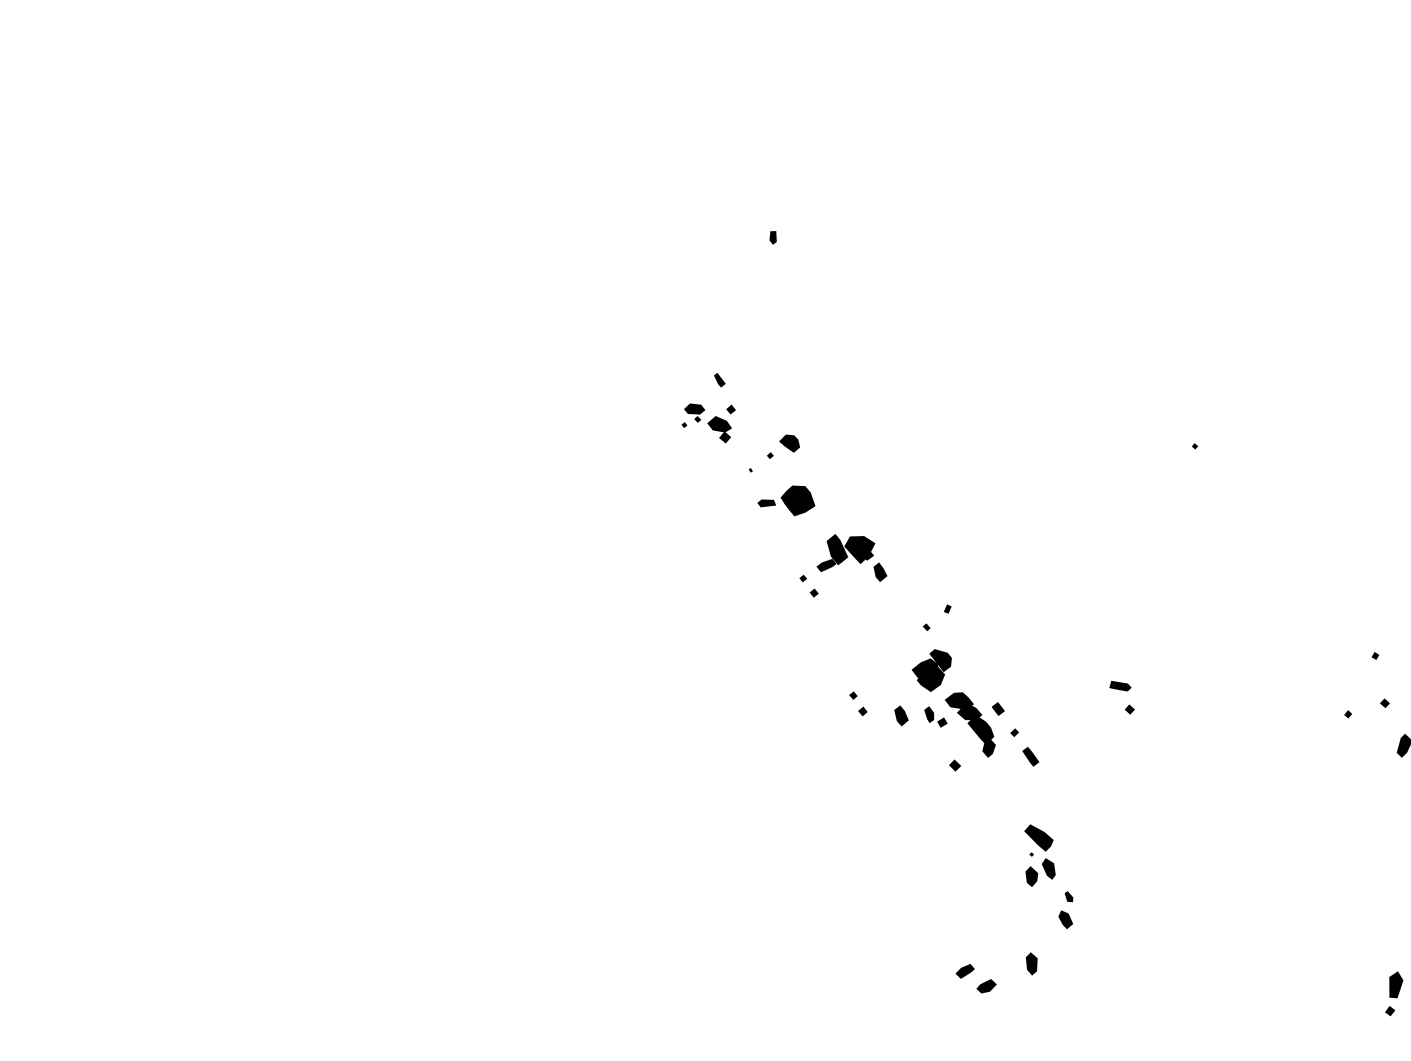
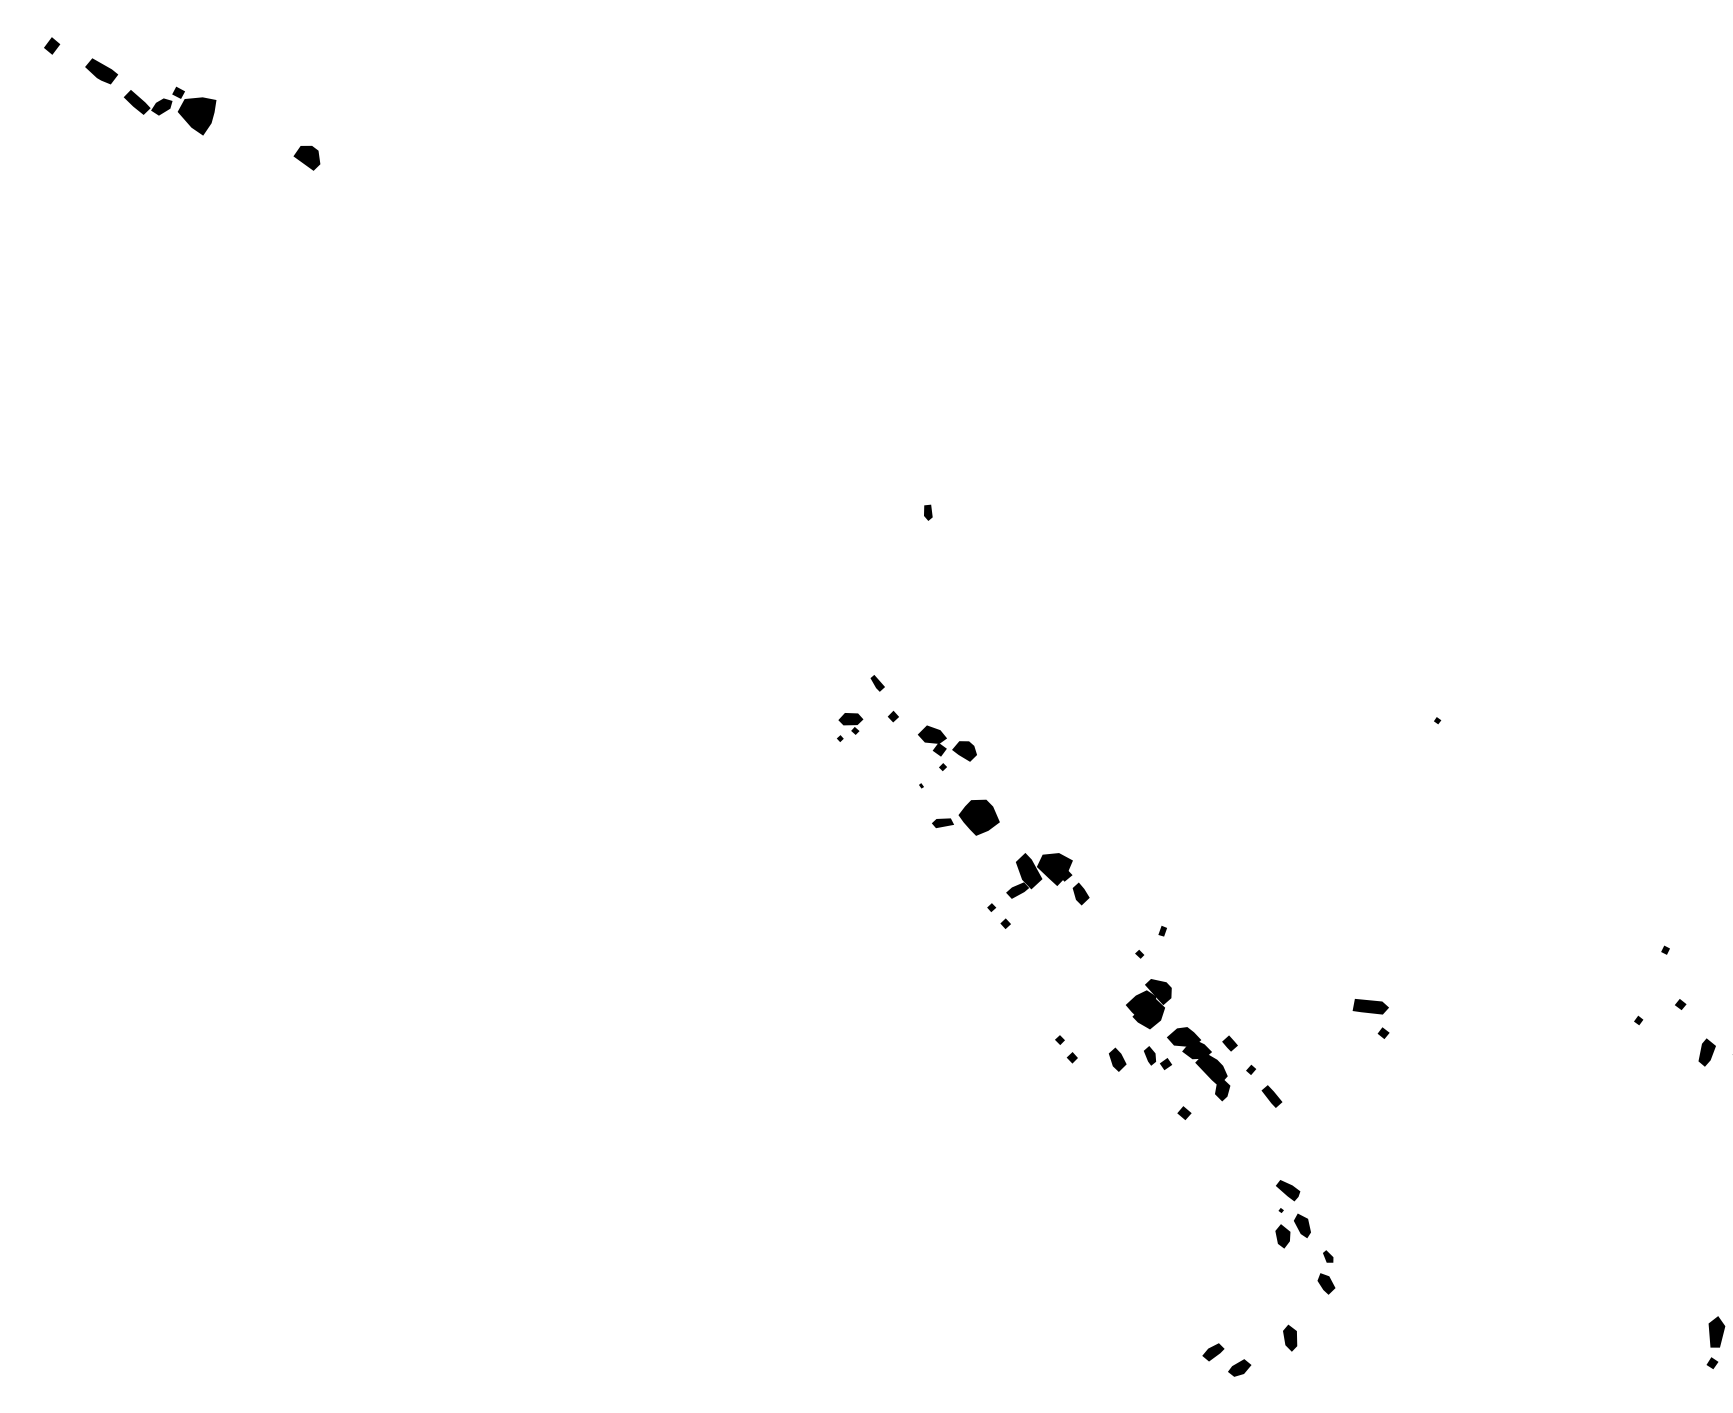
part: (719, 429) -> (932, 740), moved
part: (1120, 685) -> (1370, 1006), size x1.4
part: (1038, 837) -> (1287, 1190), size x0.7

